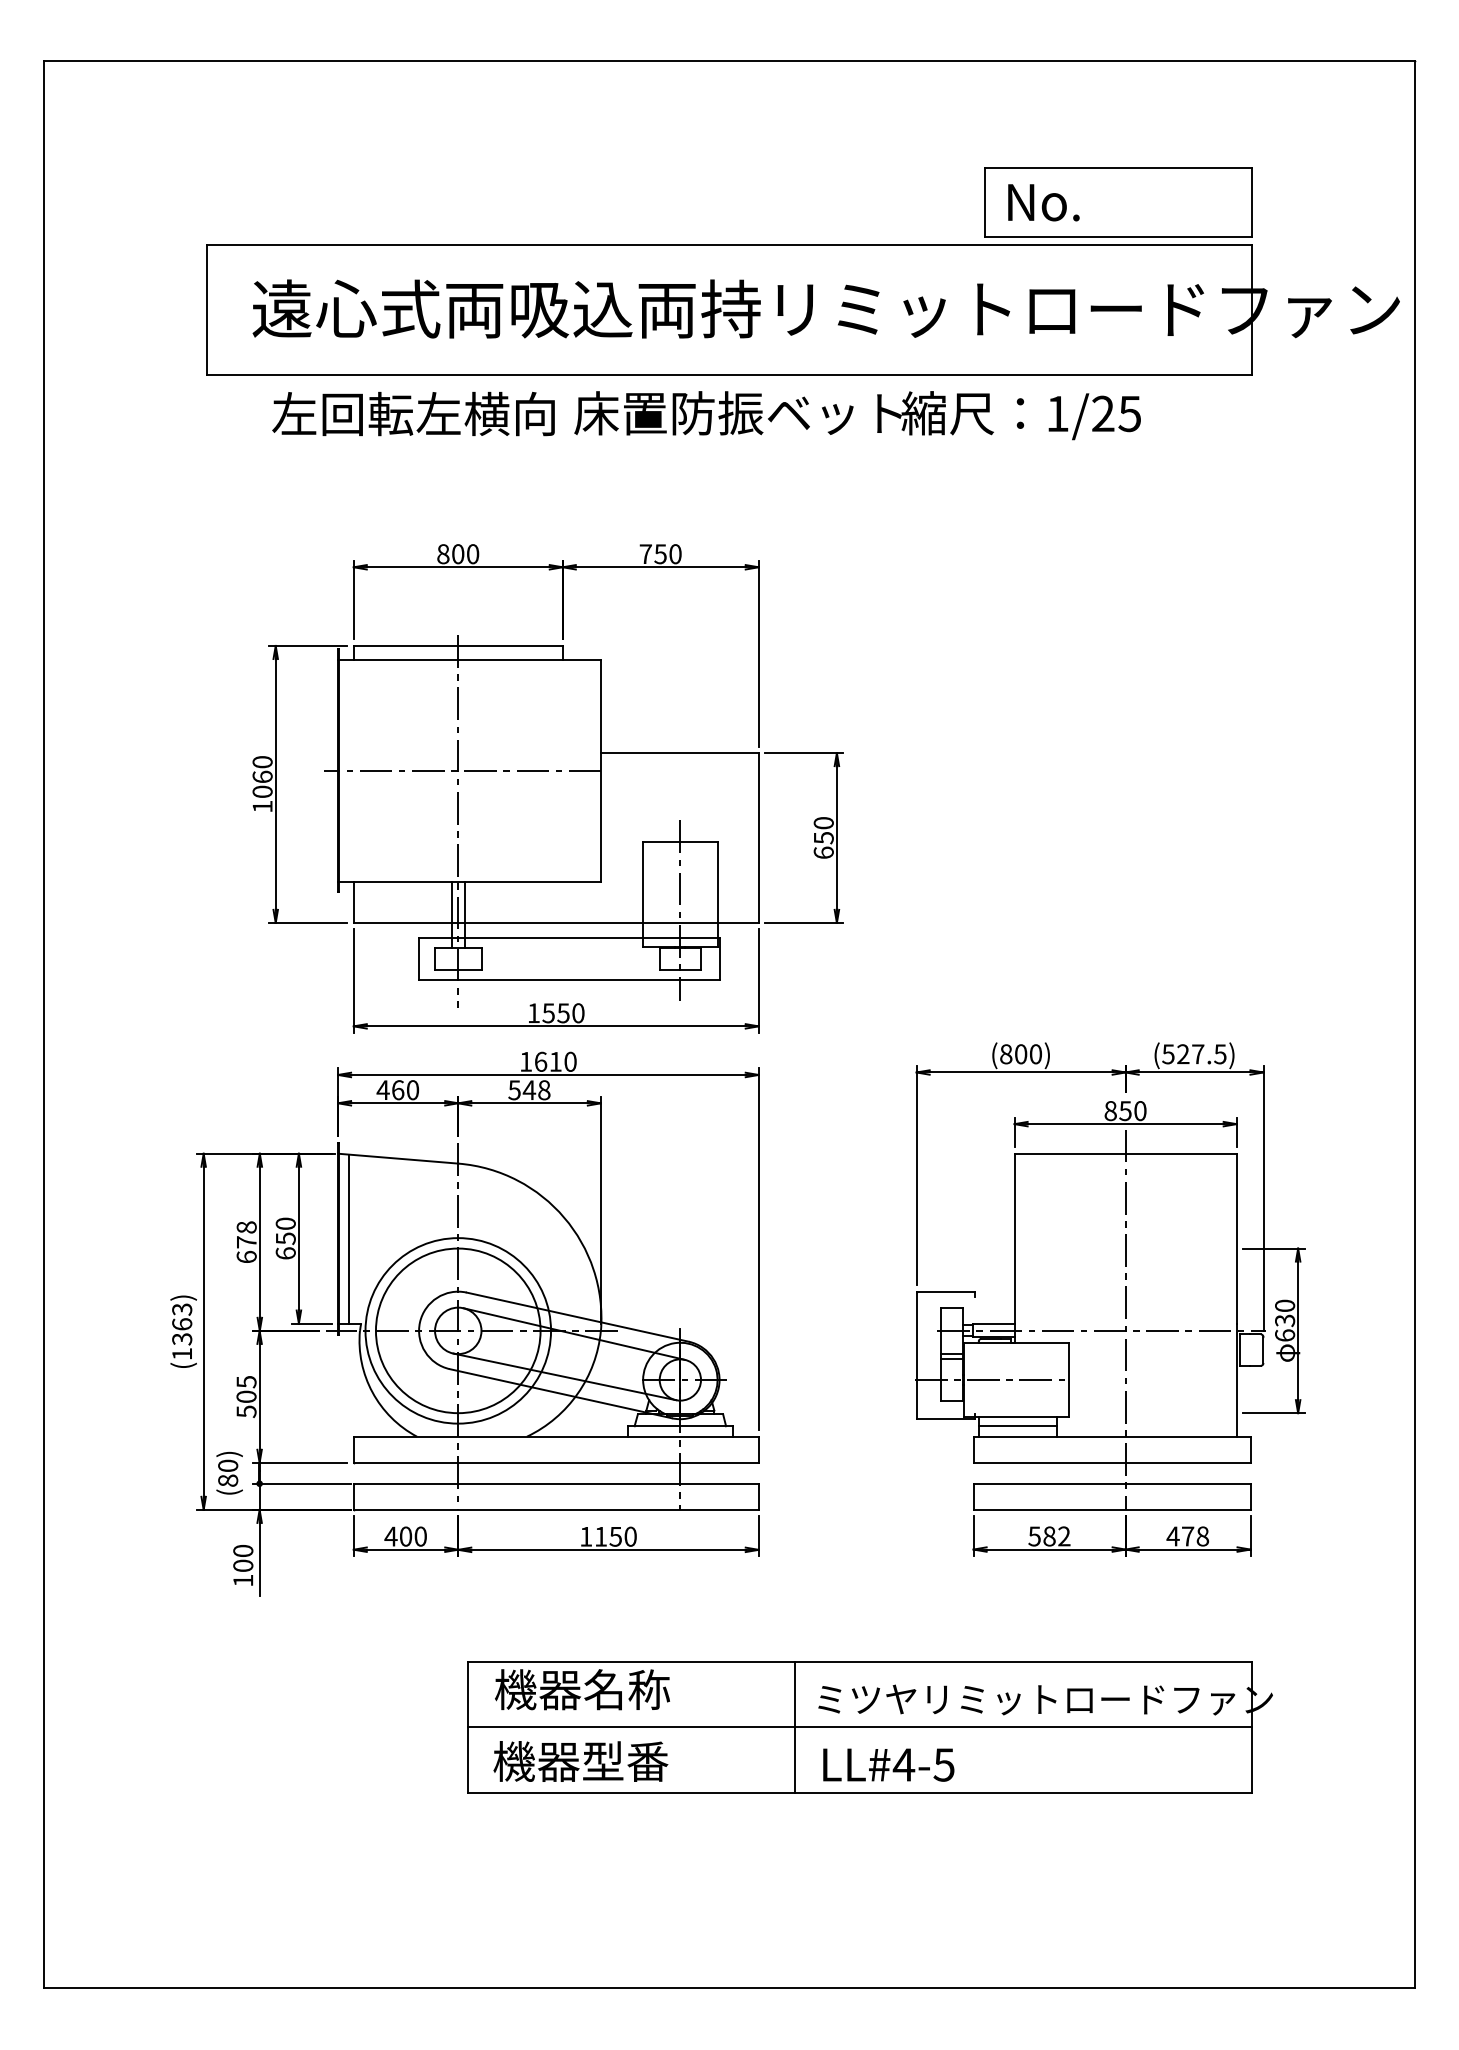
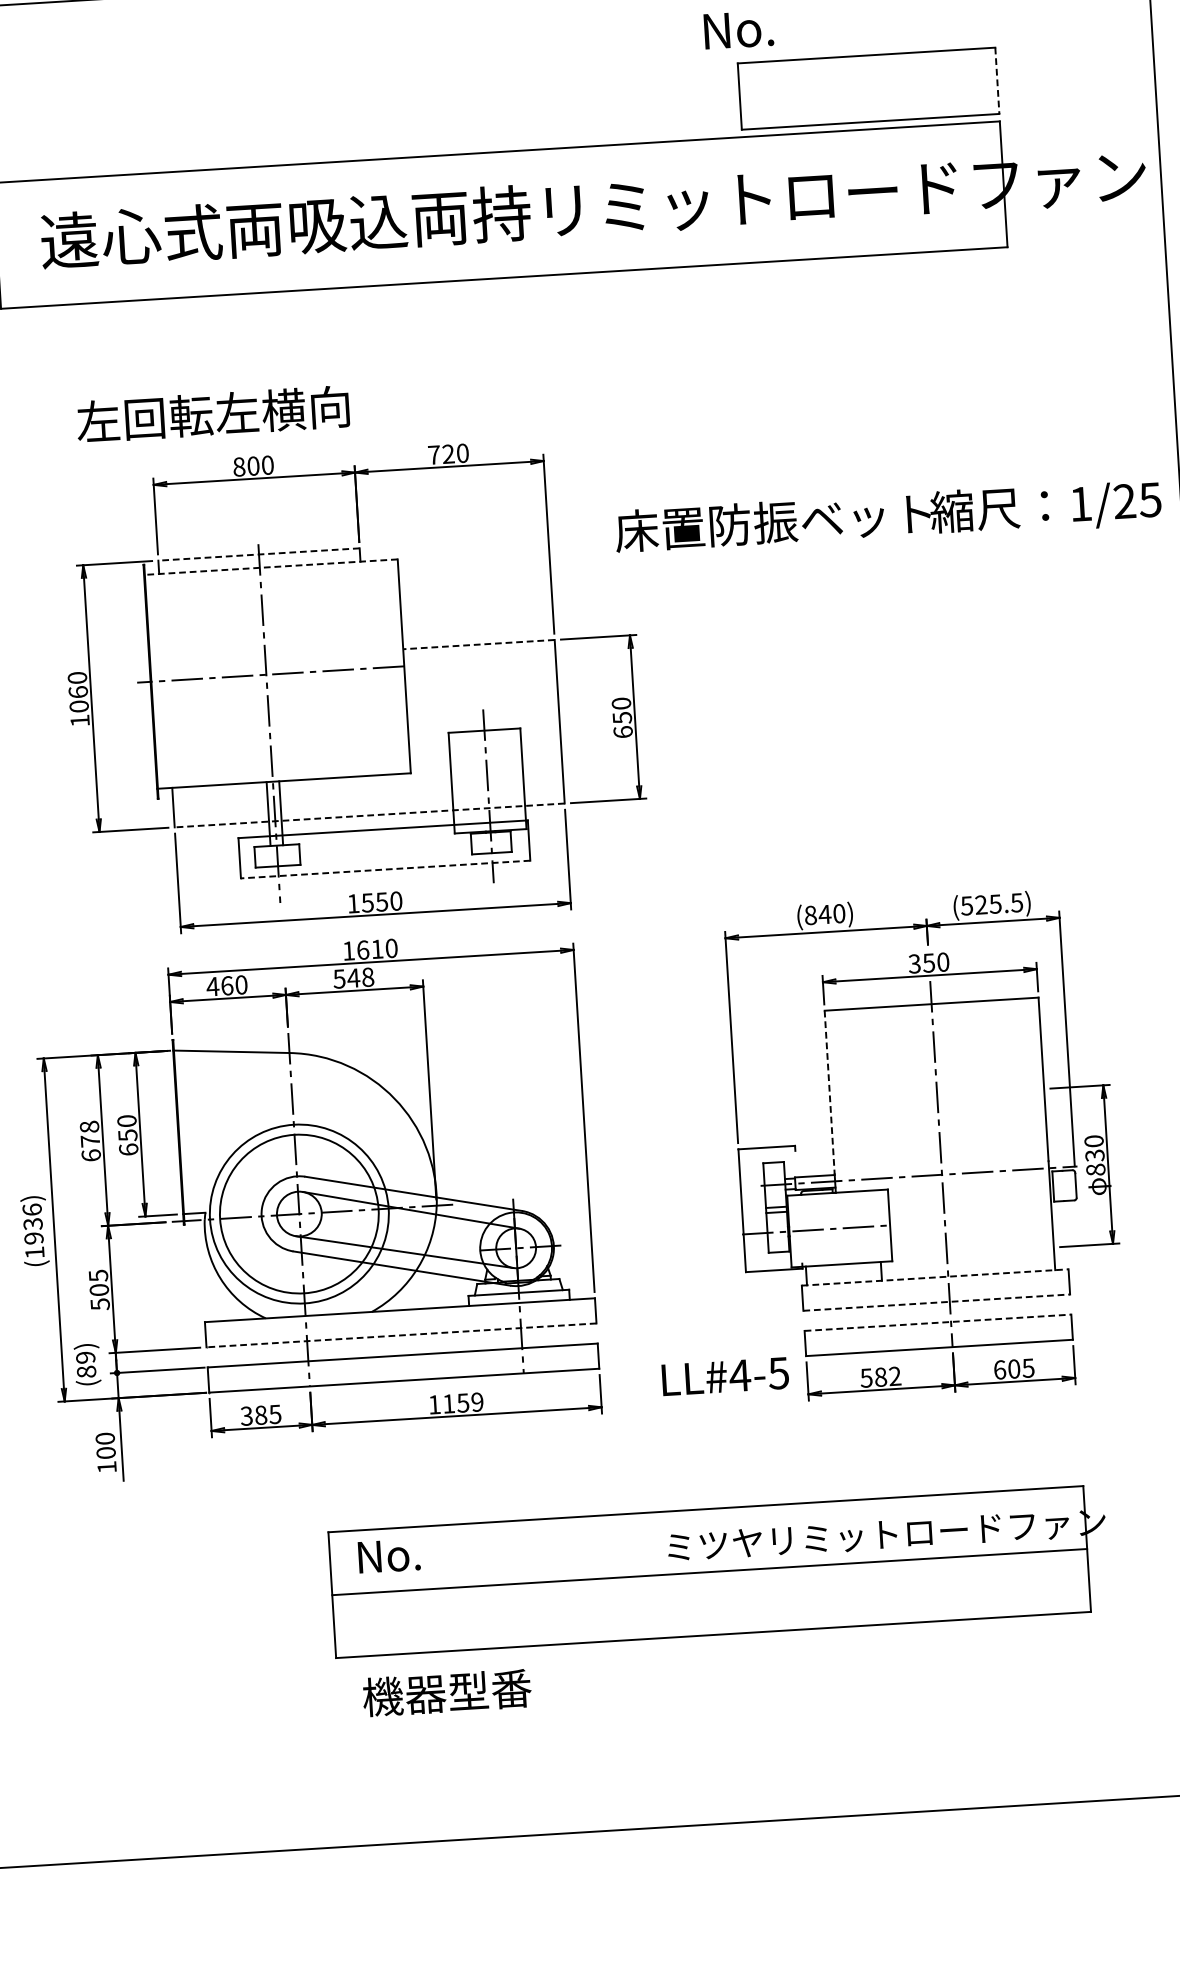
text: (1043, 202) -> (738, 29), moved
line: (1252, 203) -> (997, 81), solid -> dashed
text: (413, 414) -> (213, 414), moved
text: (857, 415) -> (888, 517), moved
text: (660, 554) -> (448, 454), 750 -> 720
line: (458, 645) -> (259, 554), solid -> dashed
line: (469, 659) -> (270, 566), solid -> dashed
line: (680, 753) -> (479, 644), solid -> dashed
line: (555, 922) -> (368, 815), solid -> dashed
line: (568, 979) -> (384, 869), solid -> dashed
text: (1020, 1054) -> (824, 914), (800) -> (840)
text: (1197, 1054) -> (994, 904), (527.5) -> (525.5)
text: (1110, 1110) -> (914, 963), 850 -> 350
line: (348, 1238) -> (188, 1131), removed
line: (1014, 1238) -> (829, 1092), solid -> dashed
text: (182, 1324) -> (33, 1224), (1363) -> (1936)
text: (1285, 1335) -> (1096, 1169), 630 -> 830
line: (1017, 1426) -> (843, 1273), removed
line: (1112, 1436) -> (935, 1277), solid -> dashed
line: (555, 1462) -> (400, 1335), solid -> dashed
line: (1112, 1462) -> (937, 1302), solid -> dashed
text: (228, 1465) -> (86, 1357), (80) -> (89)
line: (1112, 1483) -> (938, 1322), solid -> dashed
text: (405, 1536) -> (260, 1415), 400 -> 385
text: (630, 1536) -> (477, 1401), 1150 -> 1159
text: (1187, 1536) -> (1013, 1369), 478 -> 605
text: (582, 1689) -> (440, 1552), 機器名称 -> No.
line: (794, 1726) -> (646, 1575), removed
text: (580, 1761) -> (446, 1692), moved
text: (888, 1764) -> (725, 1376), moved

